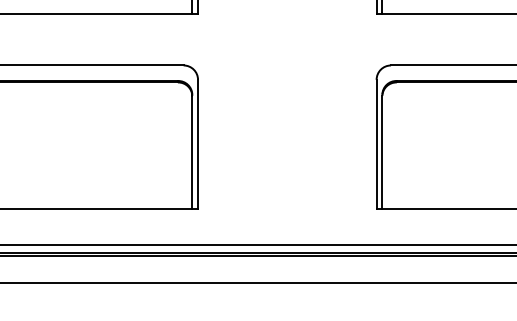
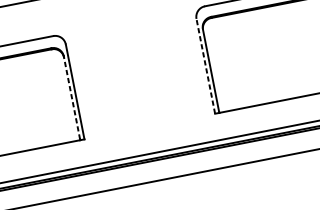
line: (376, 144) -> (205, 66), solid -> dashed
line: (192, 151) -> (72, 97), solid -> dashed

